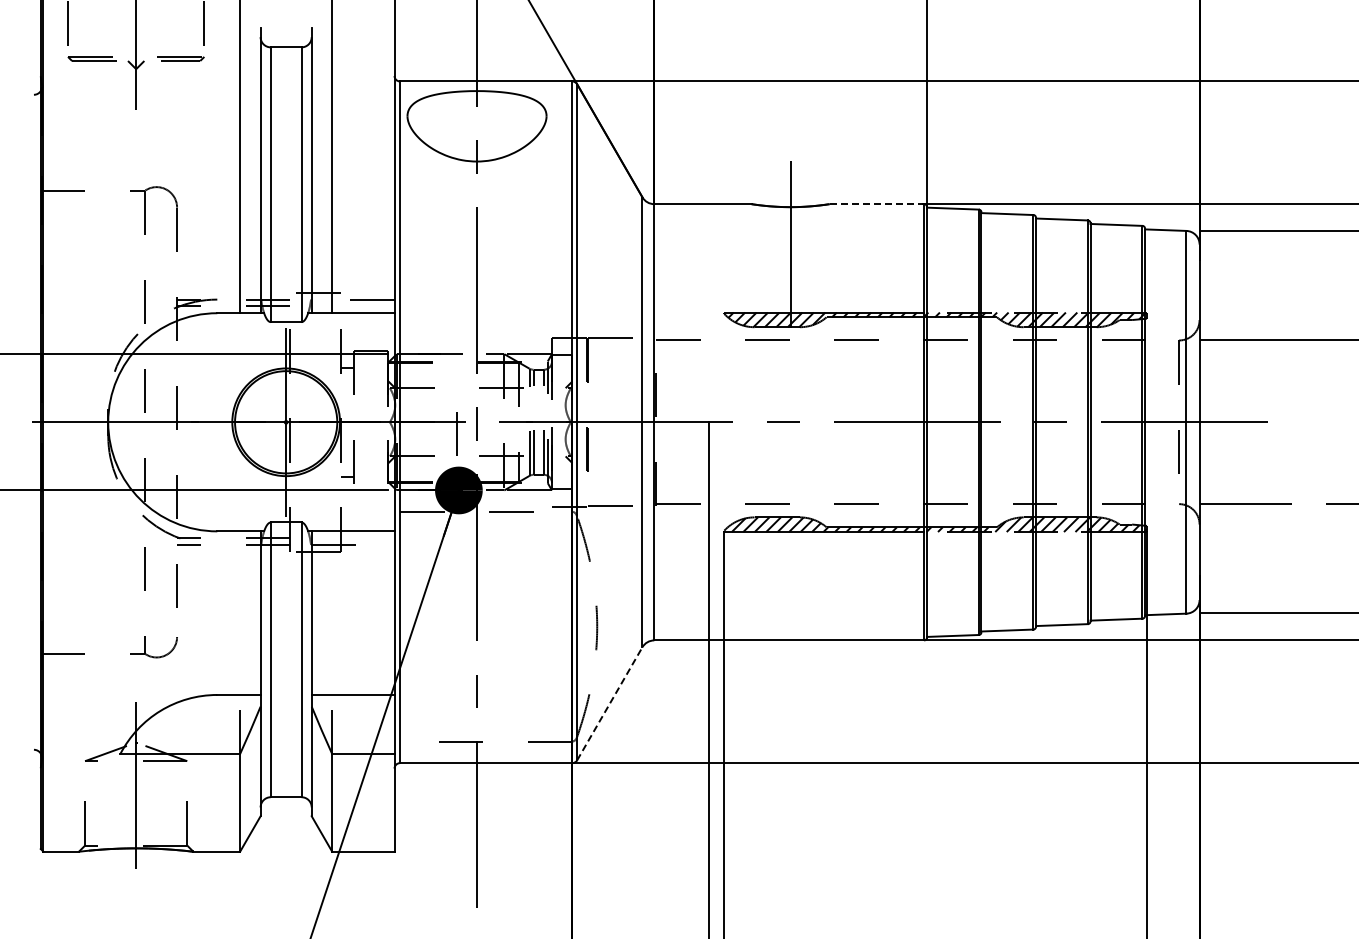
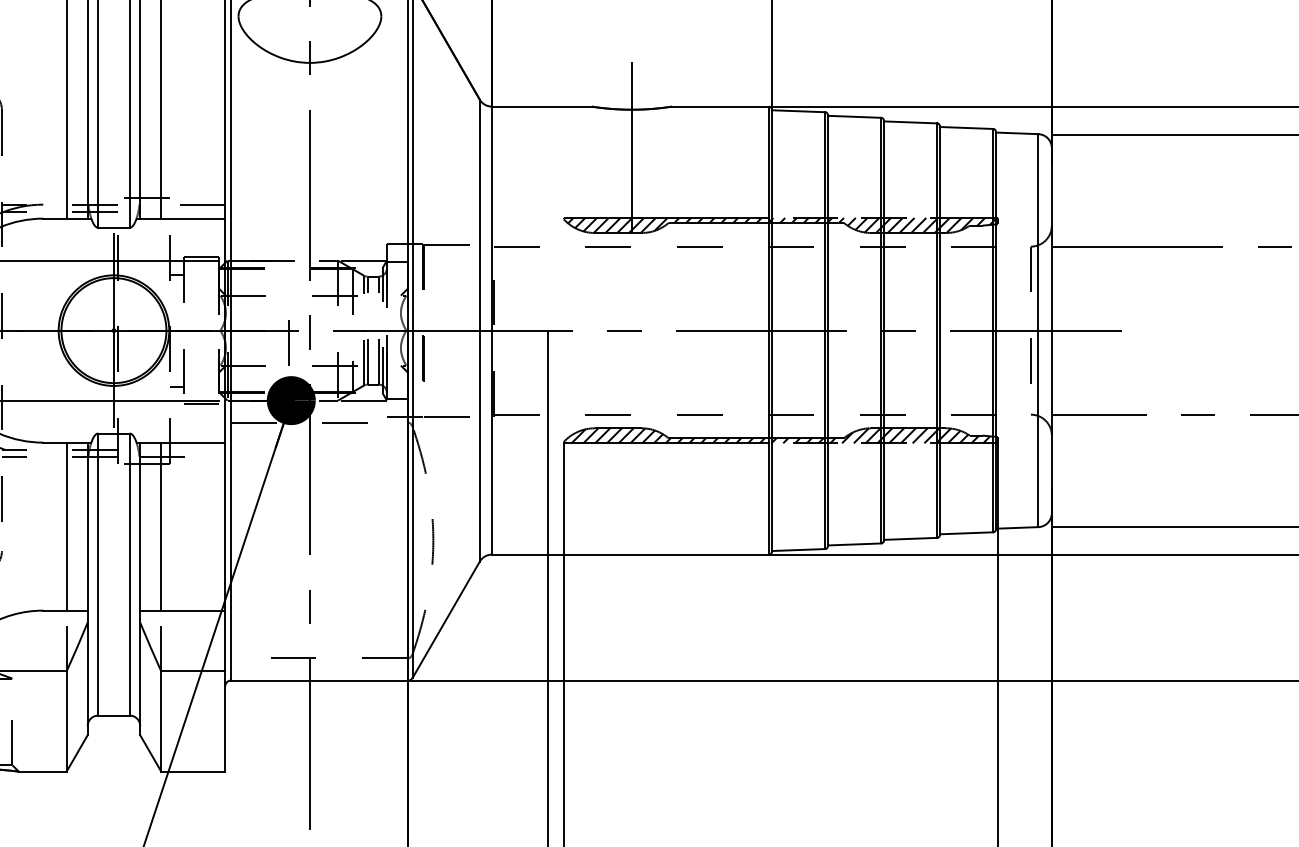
line: (877, 204) -> (721, 107), dashed -> solid
line: (371, 493) -> (201, 403), added
line: (240, 612) -> (67, 525), added
line: (332, 612) -> (161, 525), added
line: (610, 703) -> (446, 619), dashed -> solid

